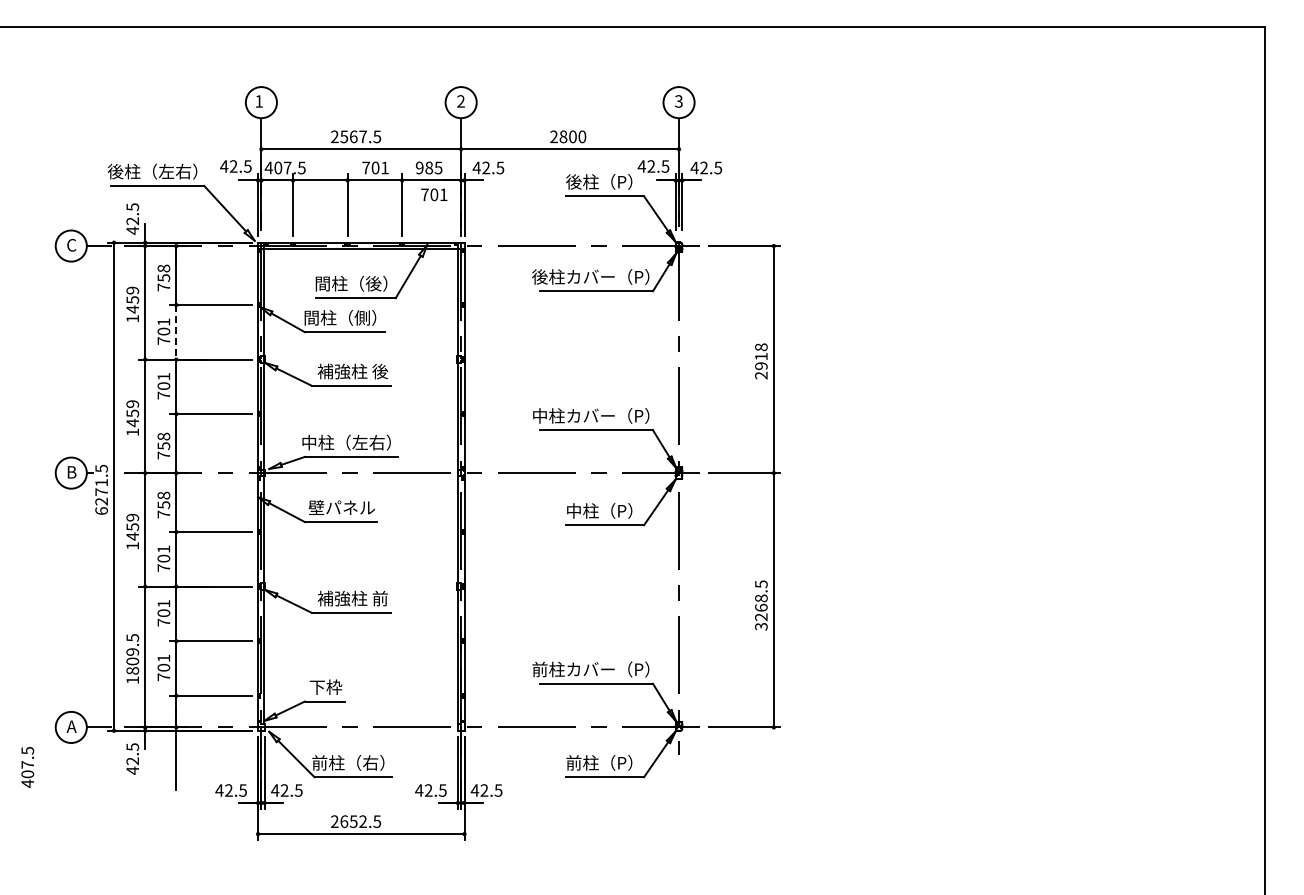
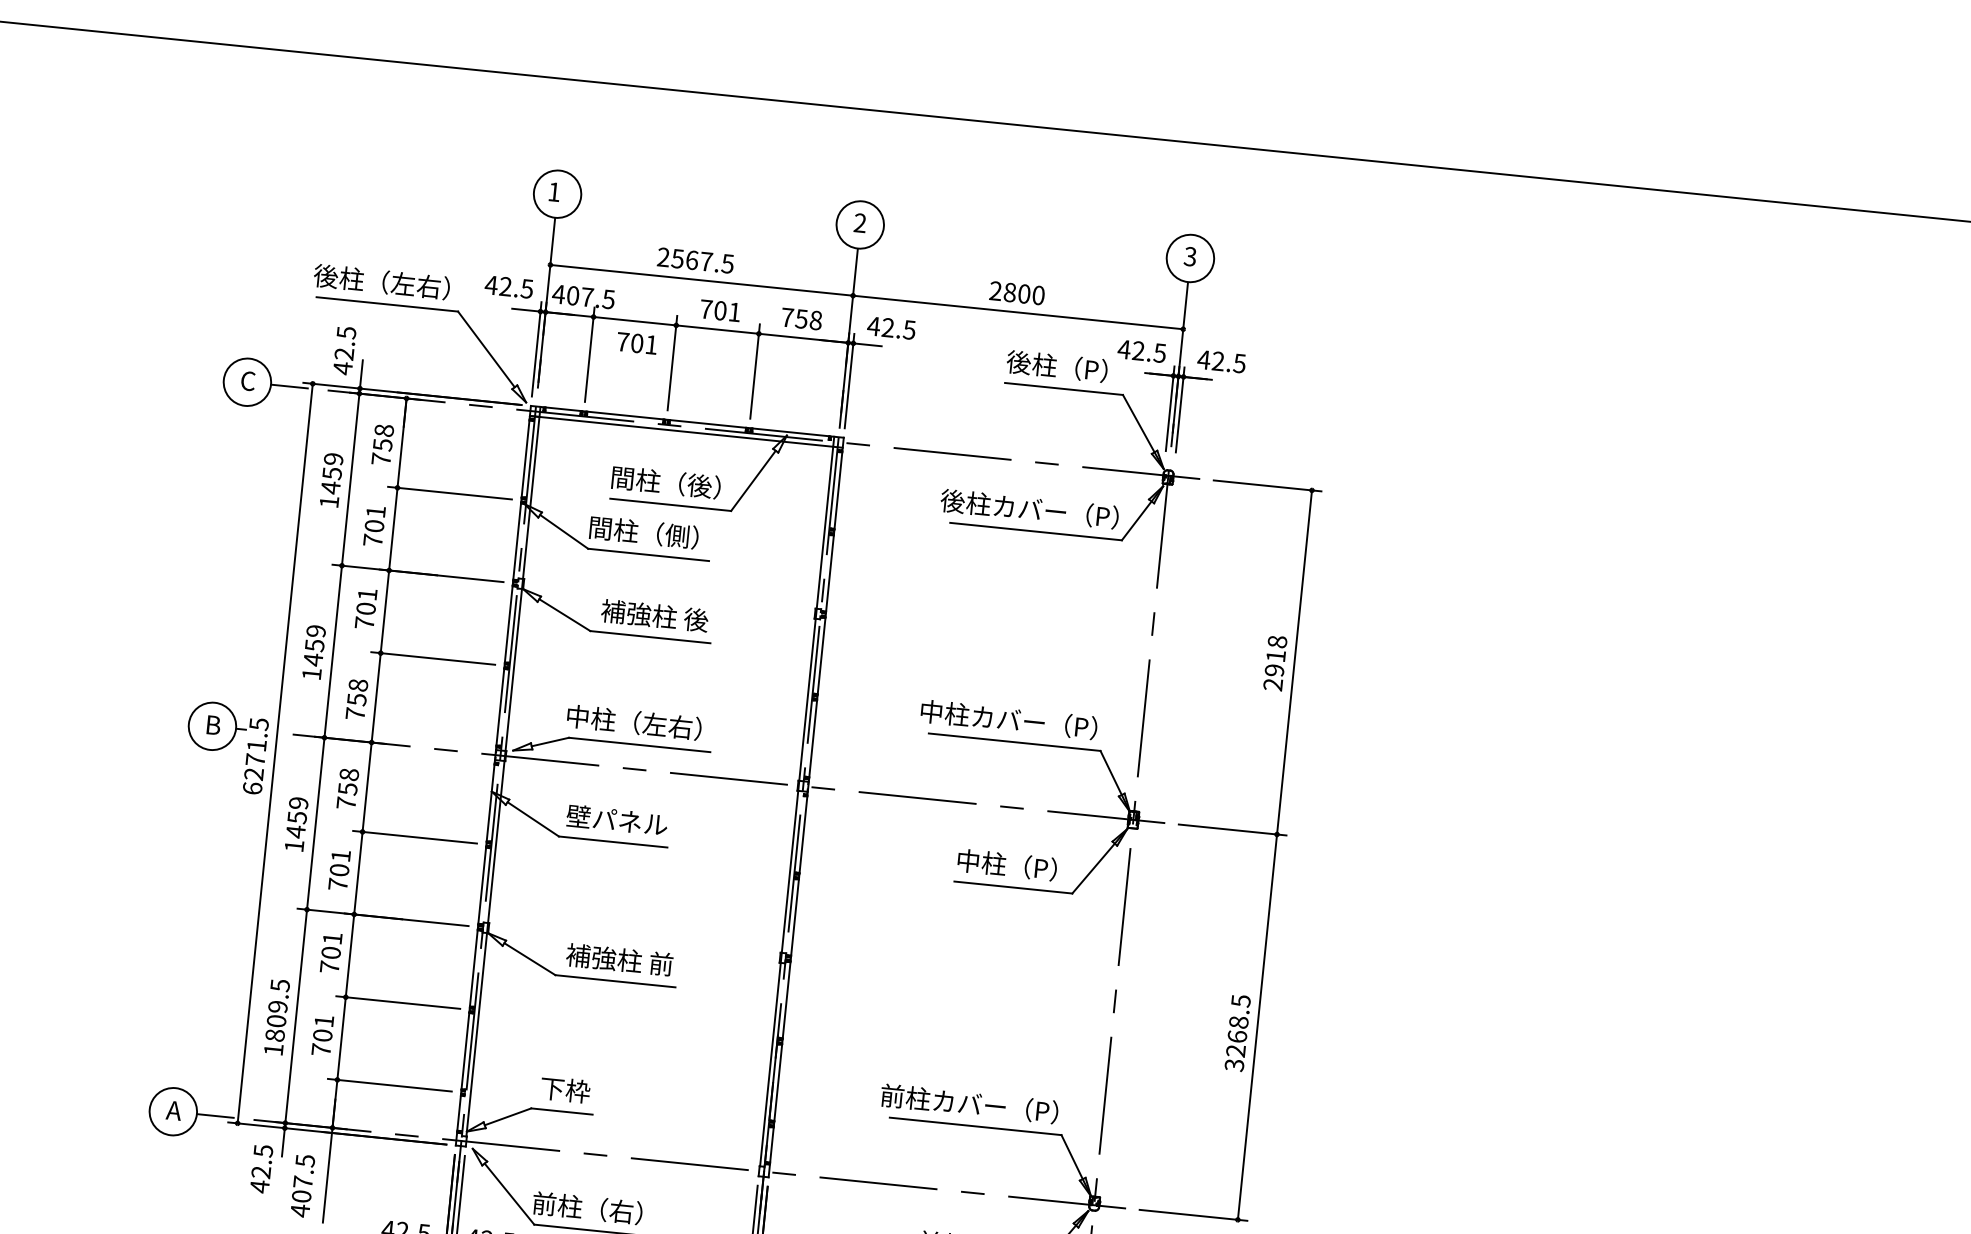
text: (428, 167) -> (800, 318), 985 -> 758
text: (434, 194) -> (637, 342), moved
line: (176, 332) -> (393, 529), dashed -> solid
text: (27, 767) -> (302, 1186), moved

